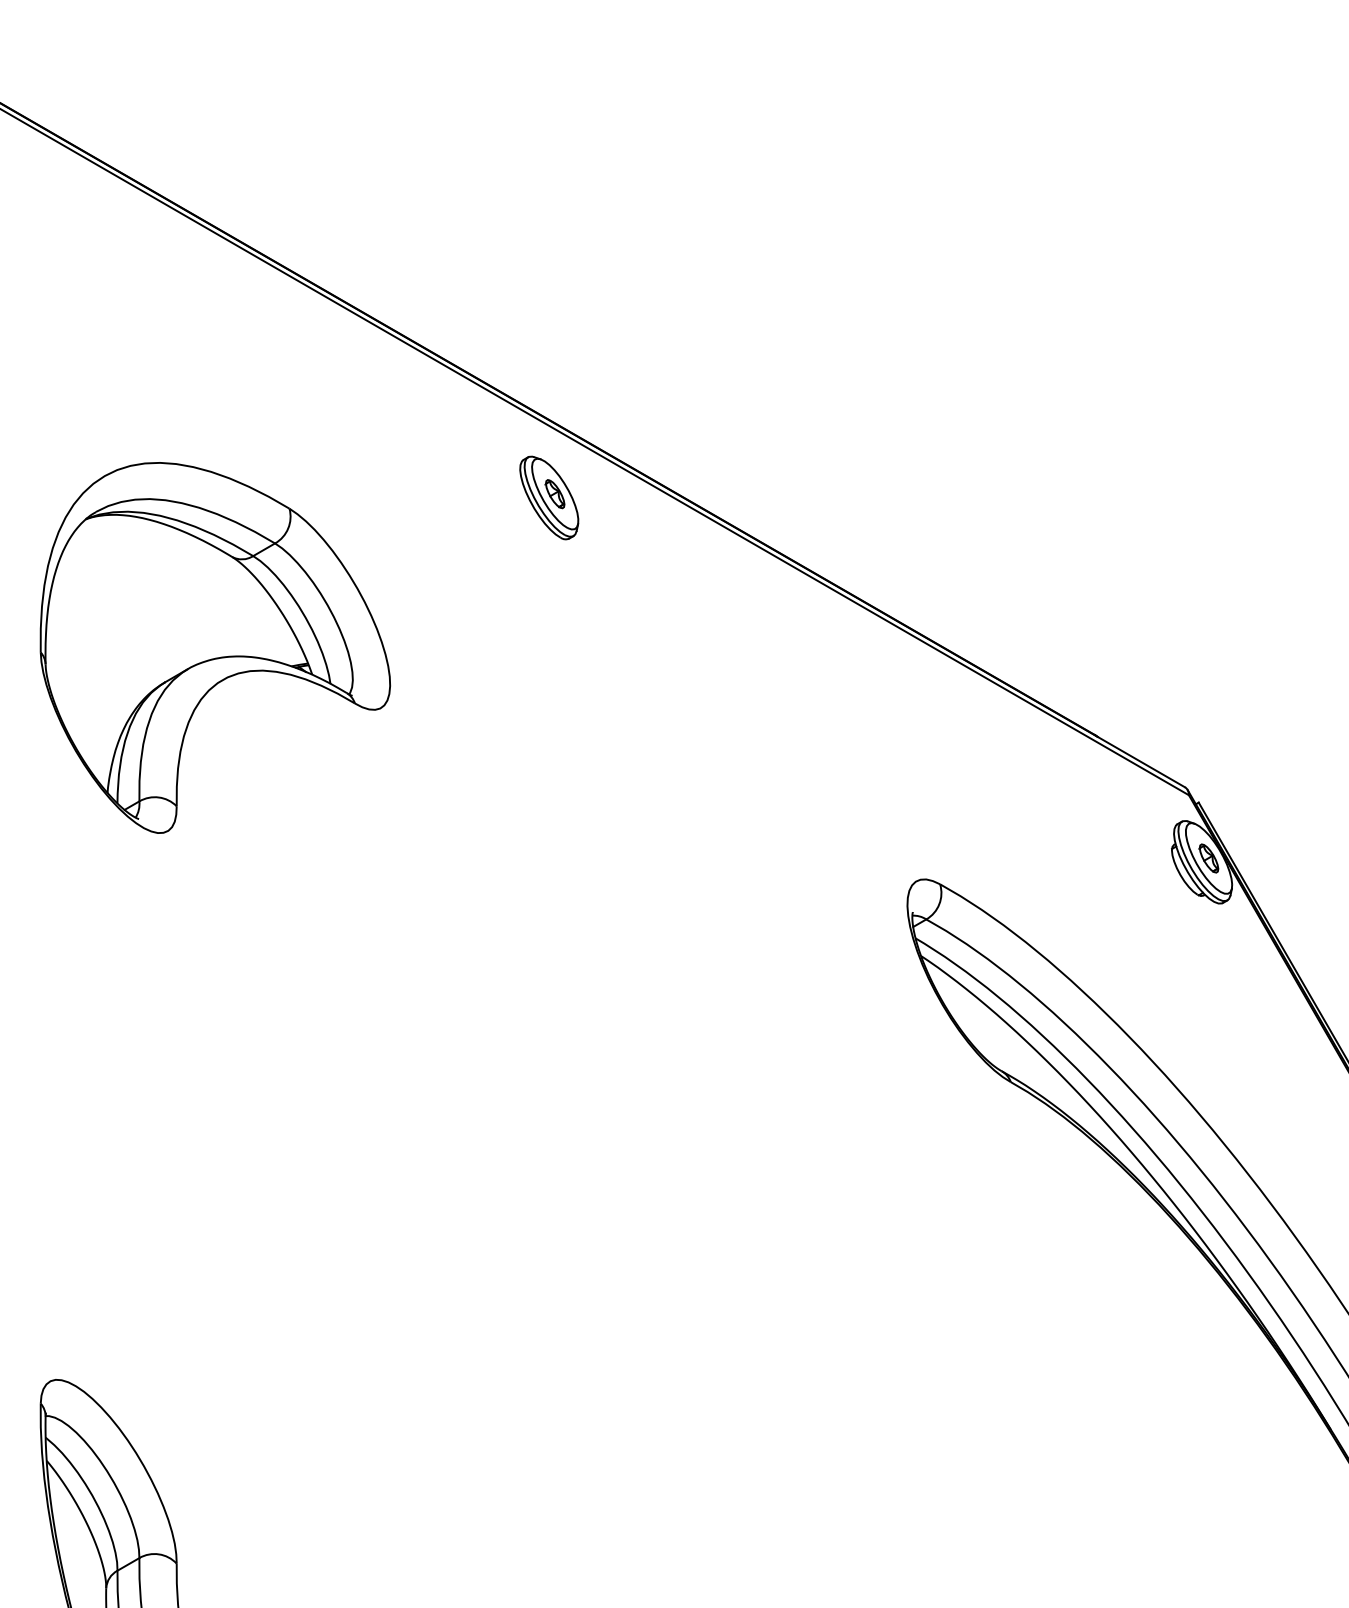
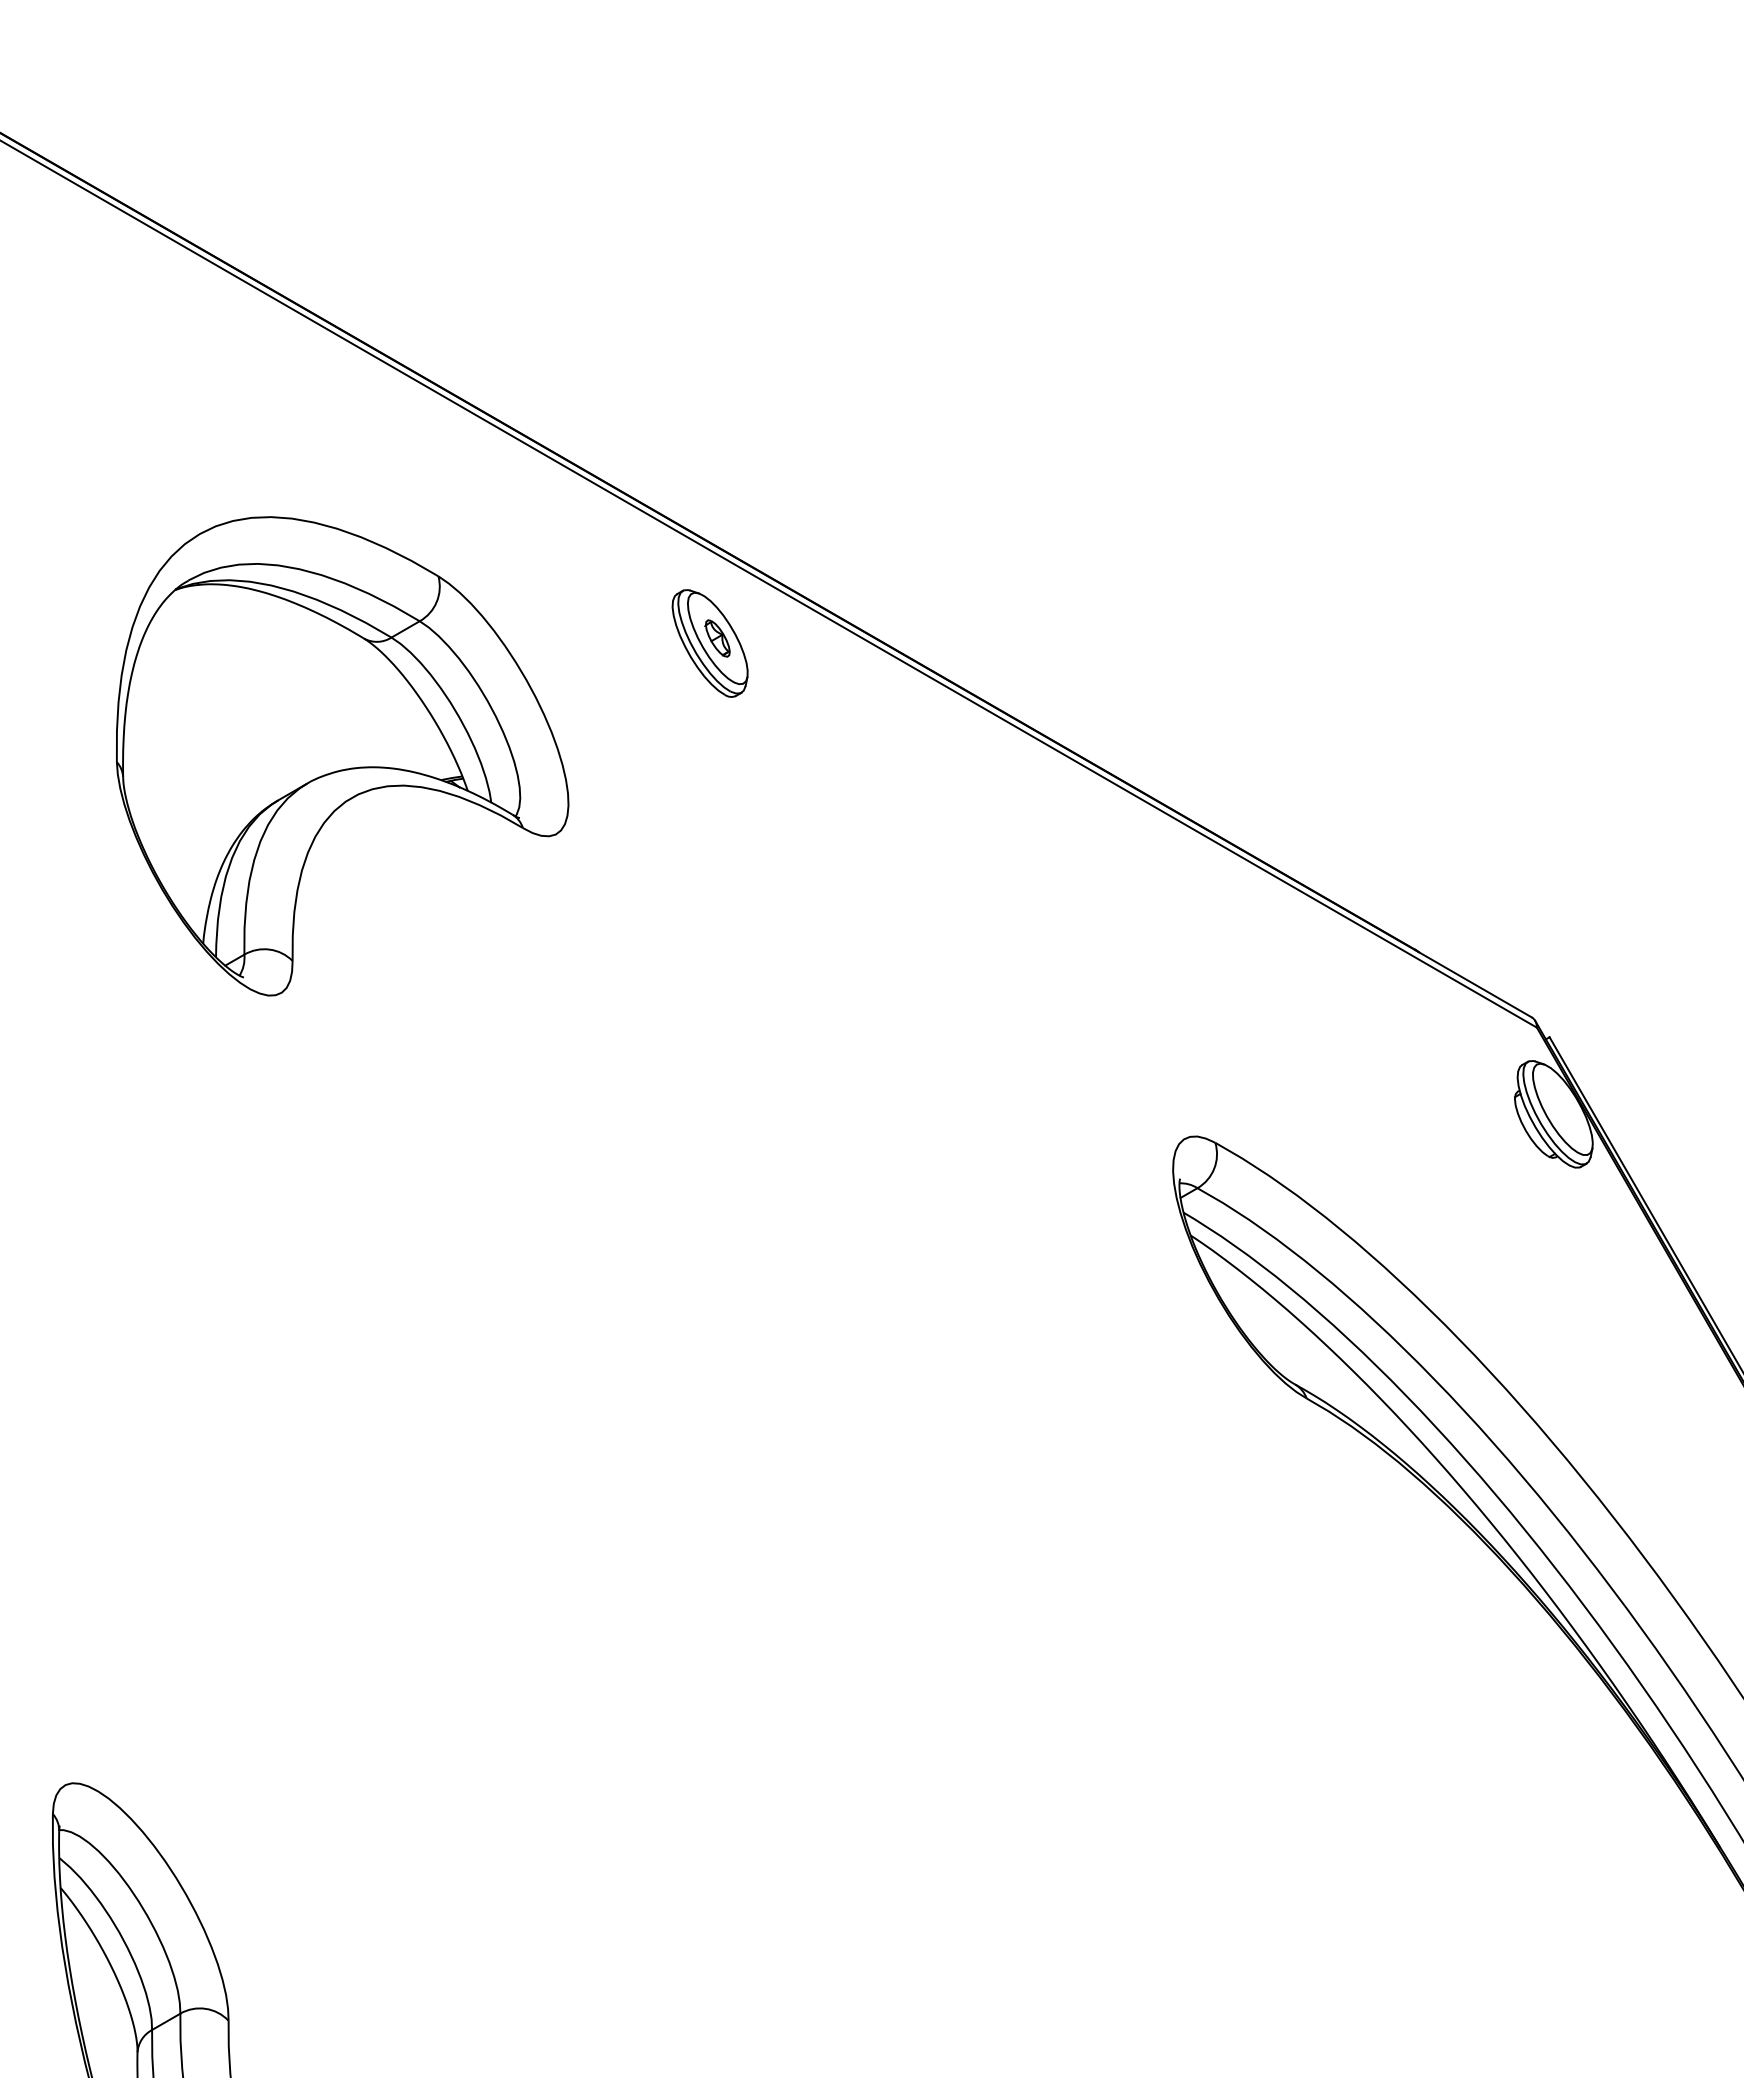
part: (215, 648) -> (342, 756), moved
part: (1208, 858) -> (1562, 1109), removed

